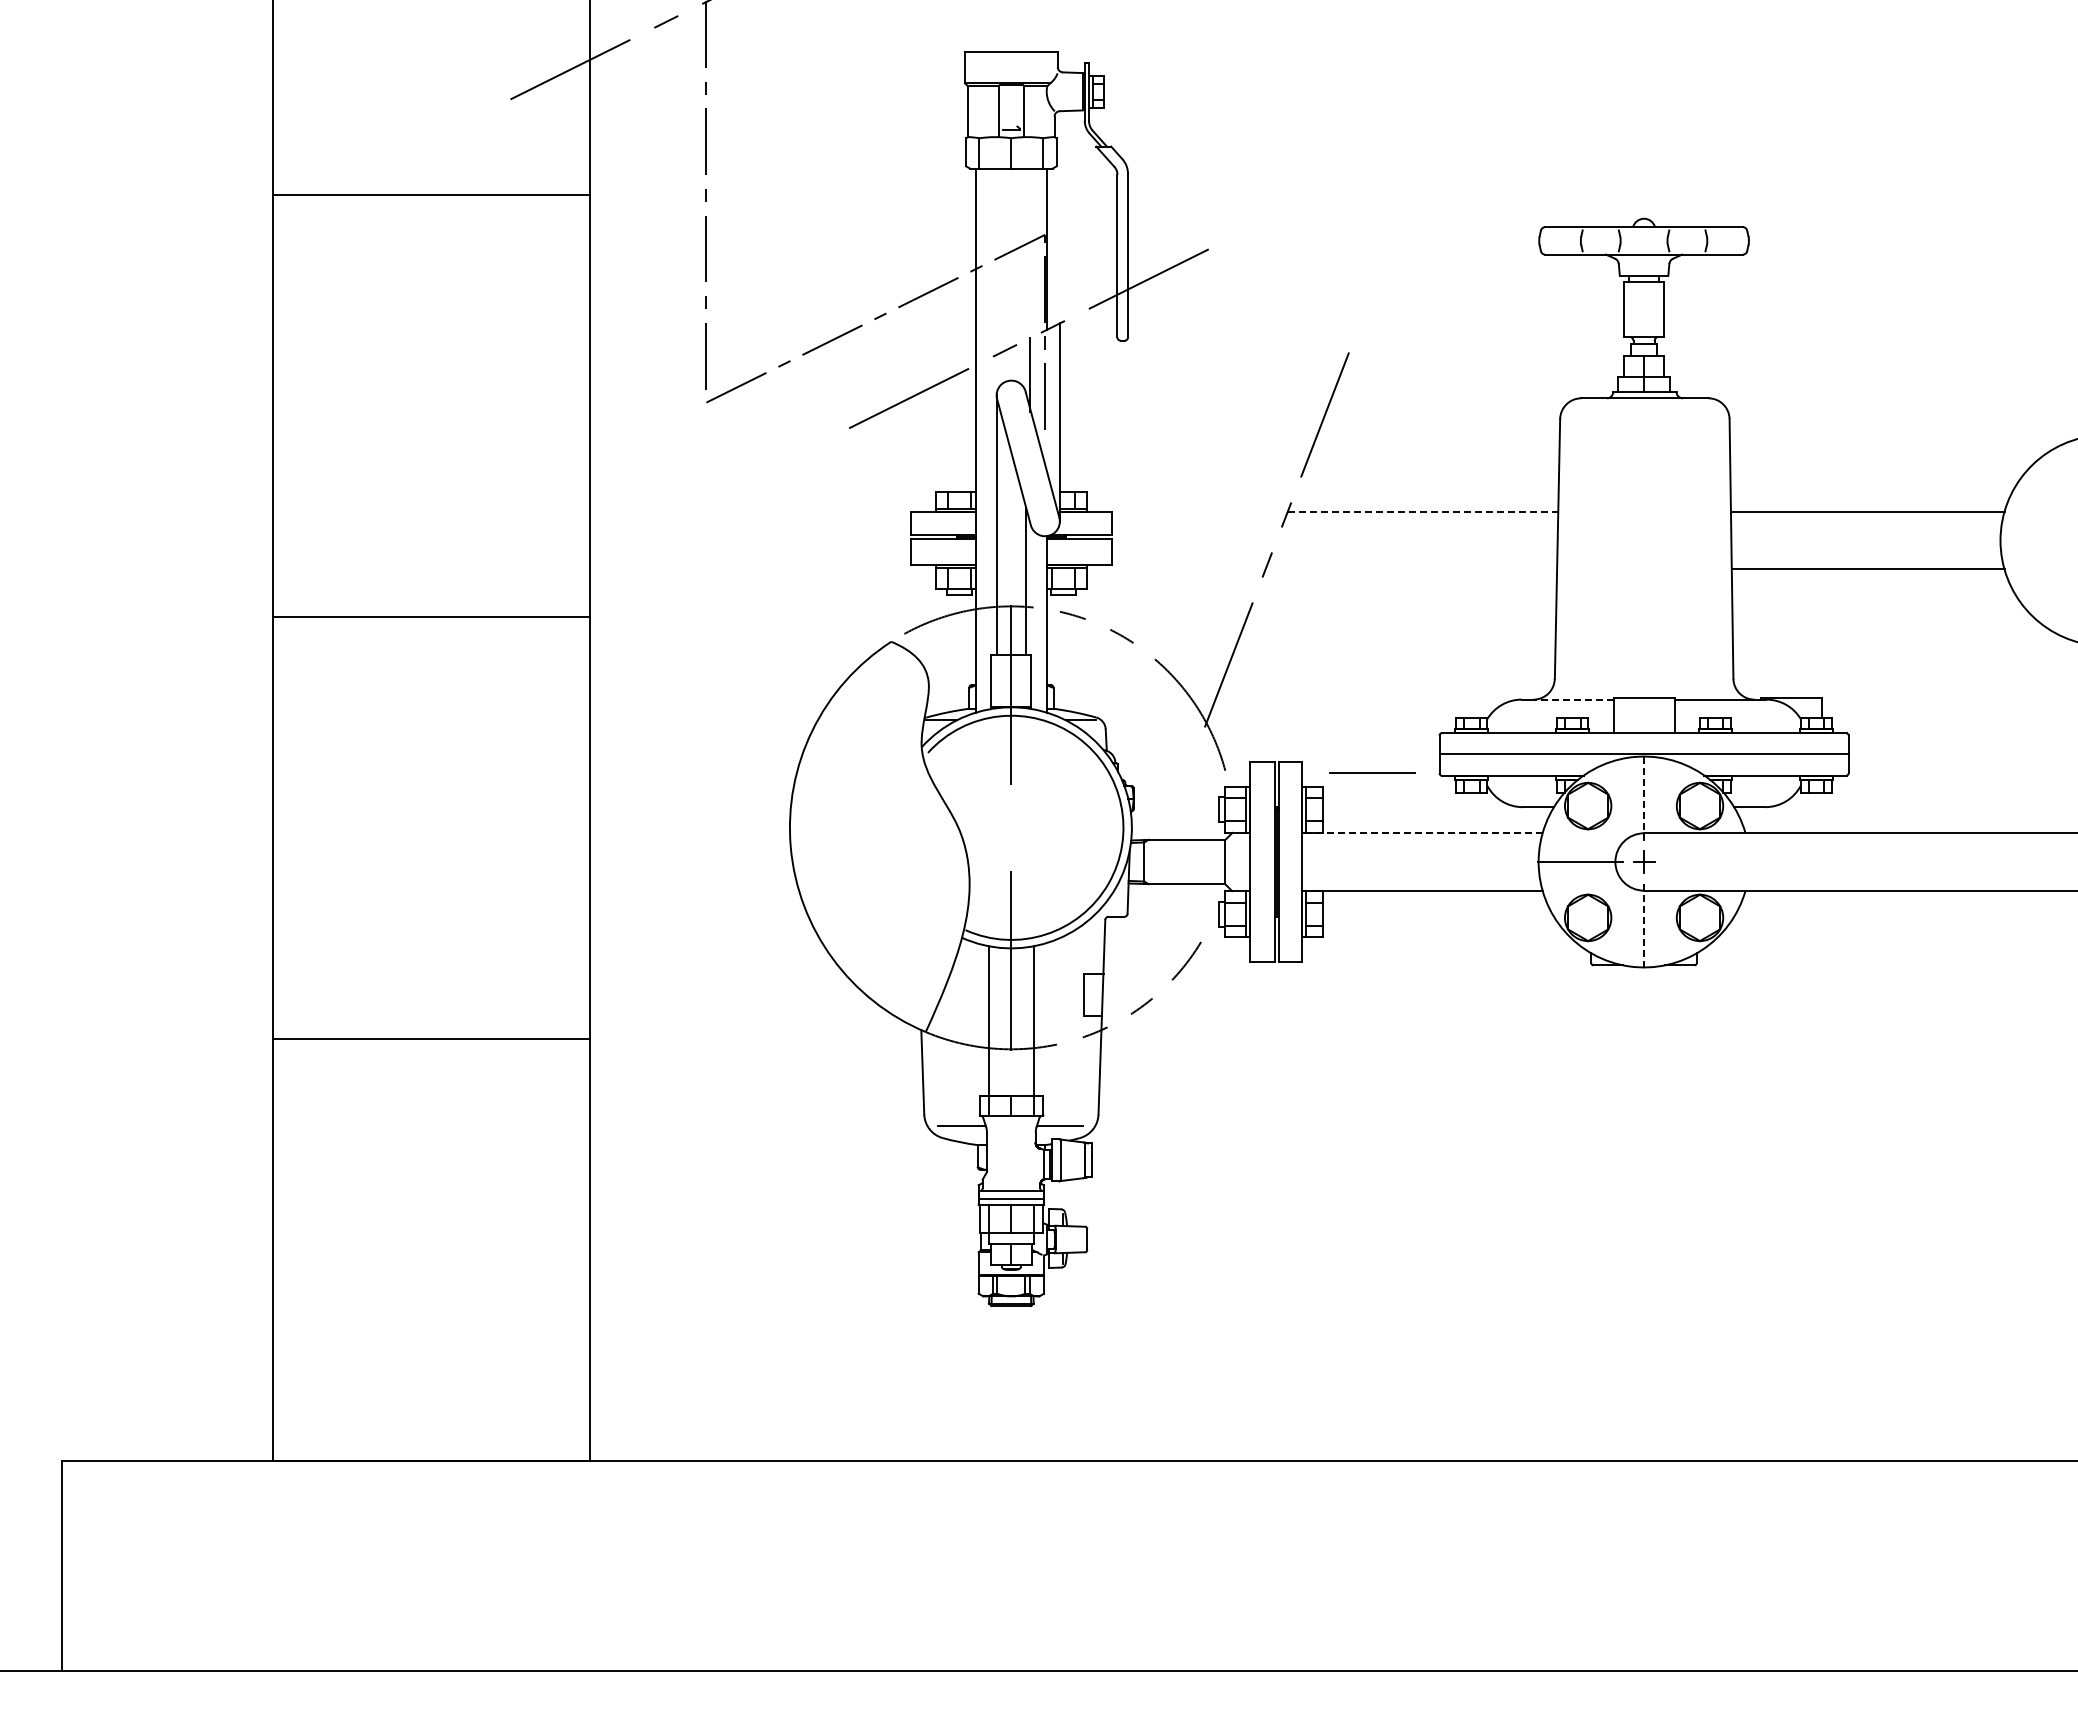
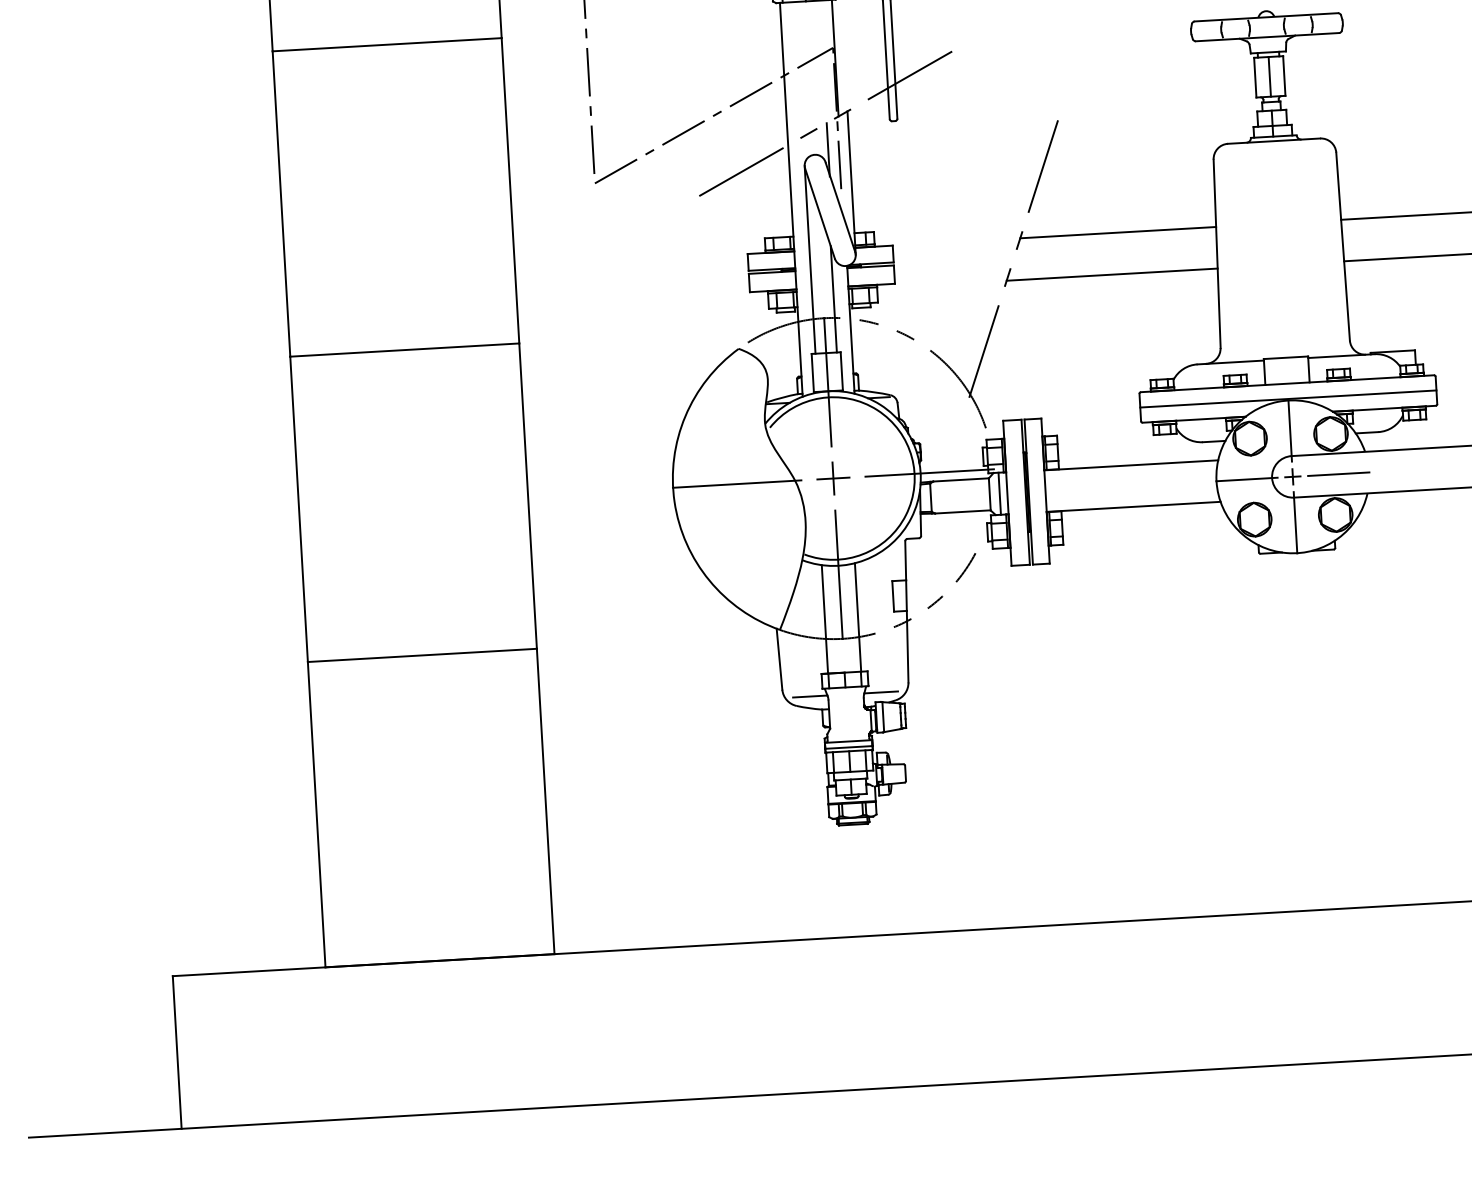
line: (1644, 309) -> (1270, 76), added
line: (1423, 511) -> (1118, 232), dashed -> solid
line: (1411, 569) -> (1112, 274), added
line: (1573, 699) -> (1234, 362), dashed -> solid
line: (1372, 772) -> (1338, 473), moved
line: (1644, 798) -> (1290, 430), dashed -> solid
line: (878, 827) -> (737, 483), added
part: (1011, 827) -> (833, 478), added
line: (1144, 827) -> (929, 472), added
line: (1422, 833) -> (1131, 465), dashed -> solid
line: (1239, 861) -> (999, 493), added
line: (1644, 924) -> (1295, 522), dashed -> solid

